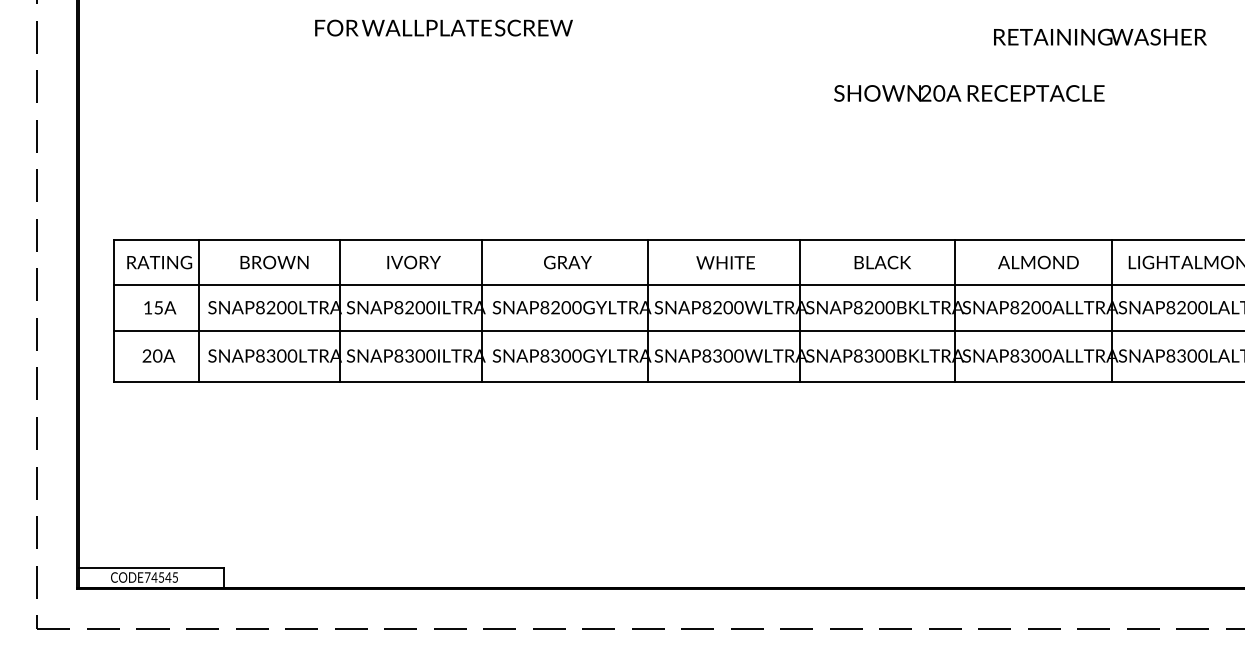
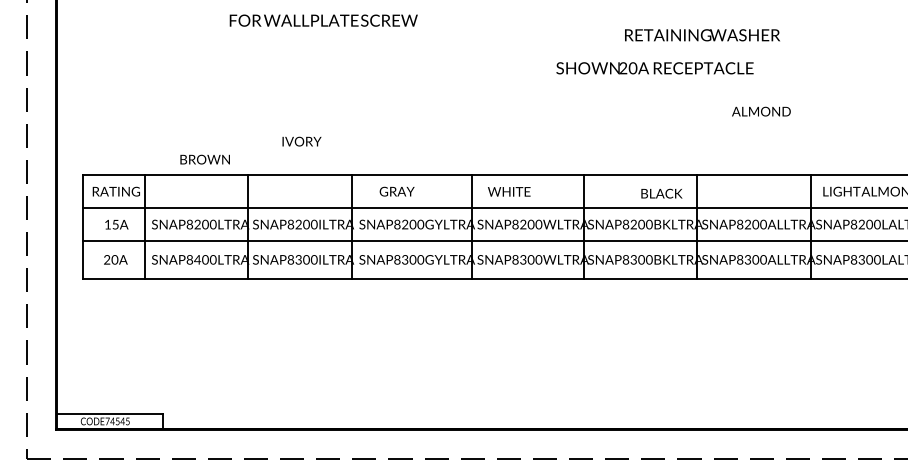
text: (1100, 37) -> (702, 35), moved
text: (968, 93) -> (654, 68), moved
text: (273, 262) -> (204, 159), moved
text: (413, 262) -> (301, 141), moved
text: (566, 262) -> (396, 191), moved
text: (726, 262) -> (509, 191), moved
text: (882, 262) -> (661, 193), moved
text: (1038, 262) -> (761, 111), moved
text: (270, 355) -> (197, 259), SNAP8300LTRA -> SNAP8400LTRA

